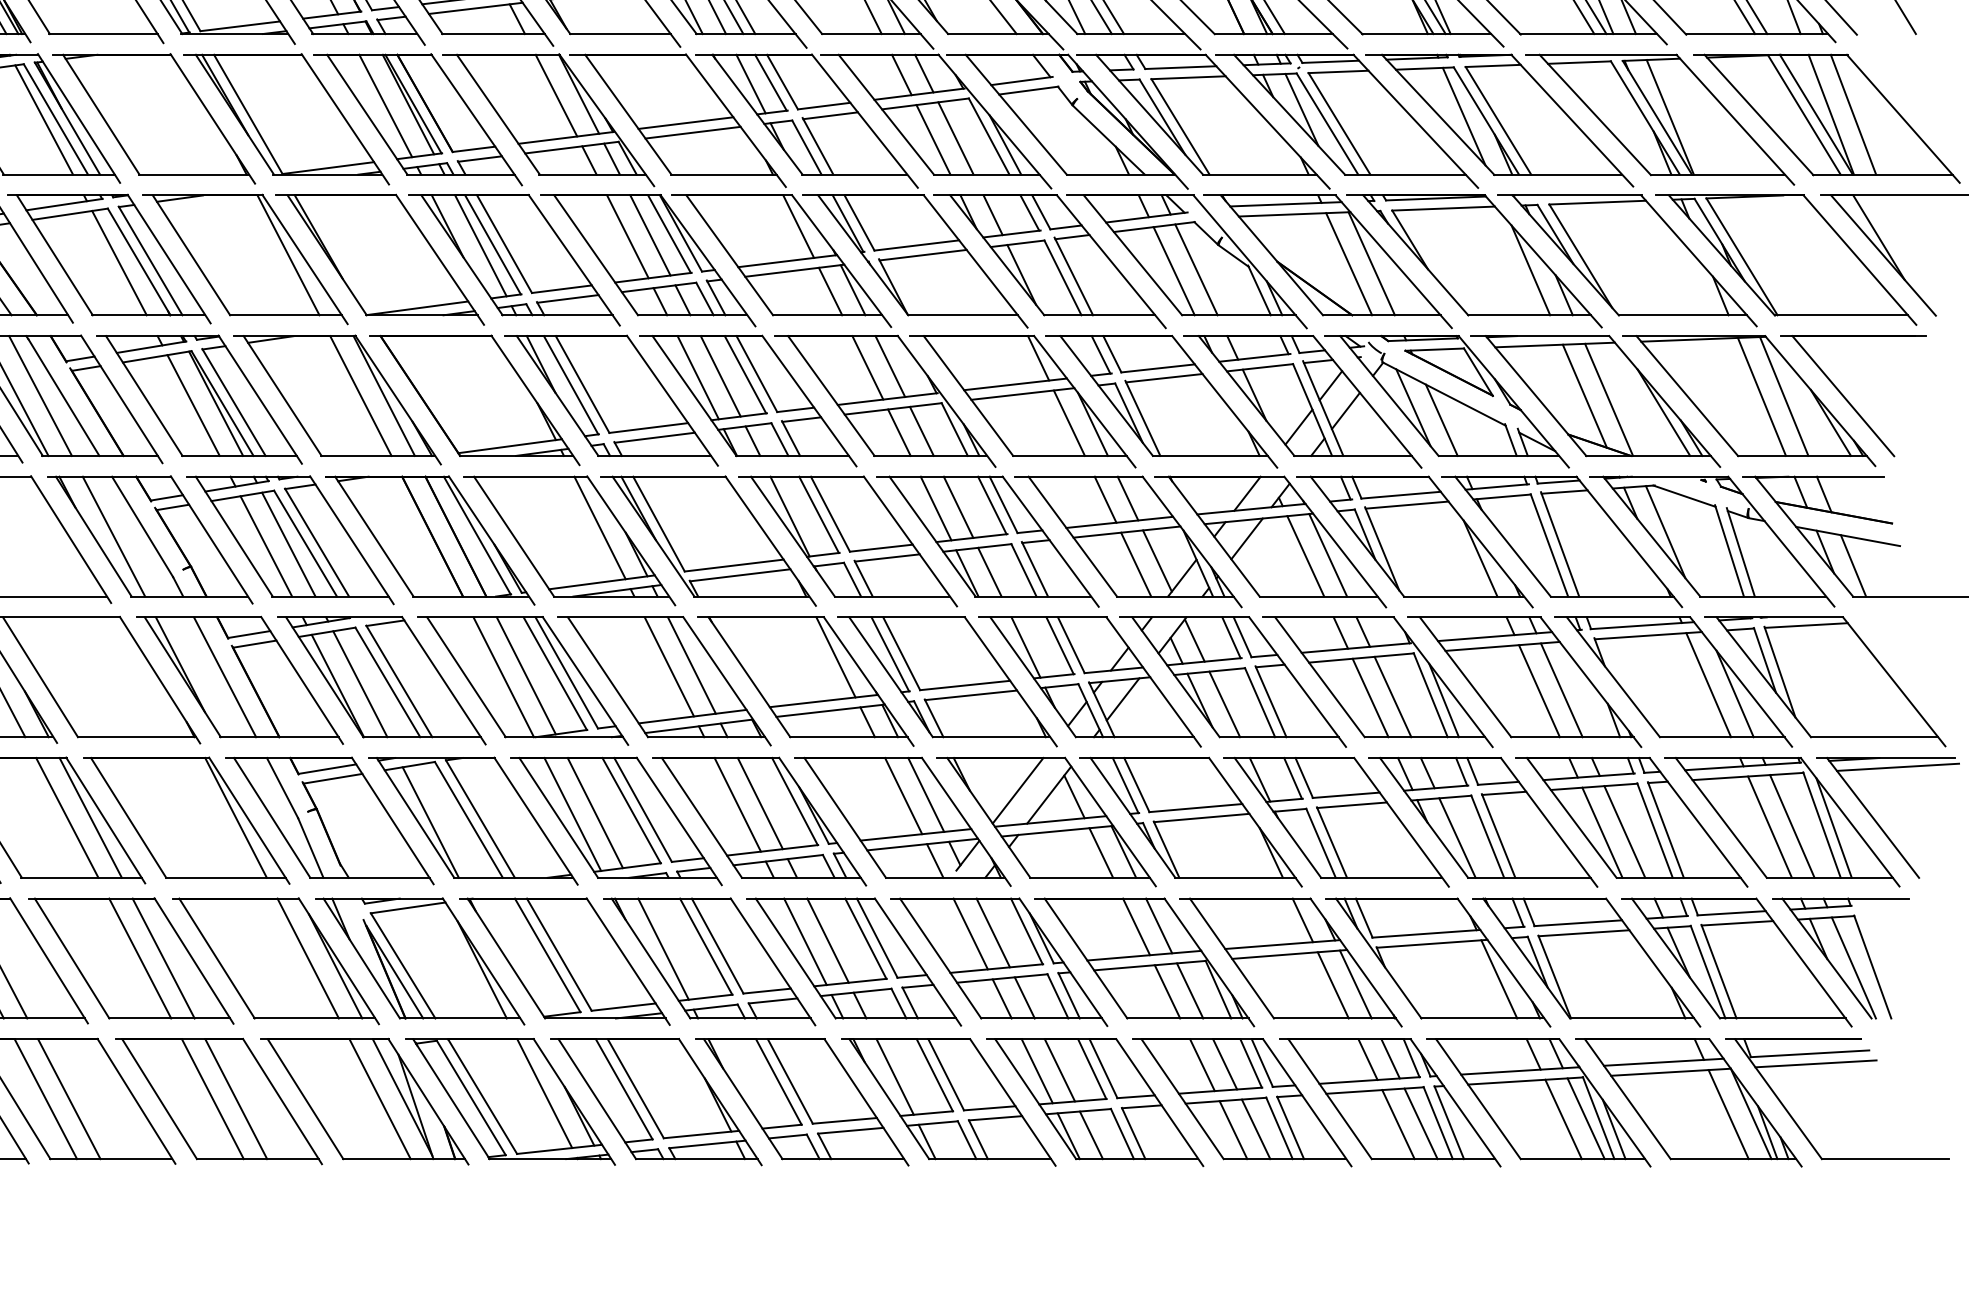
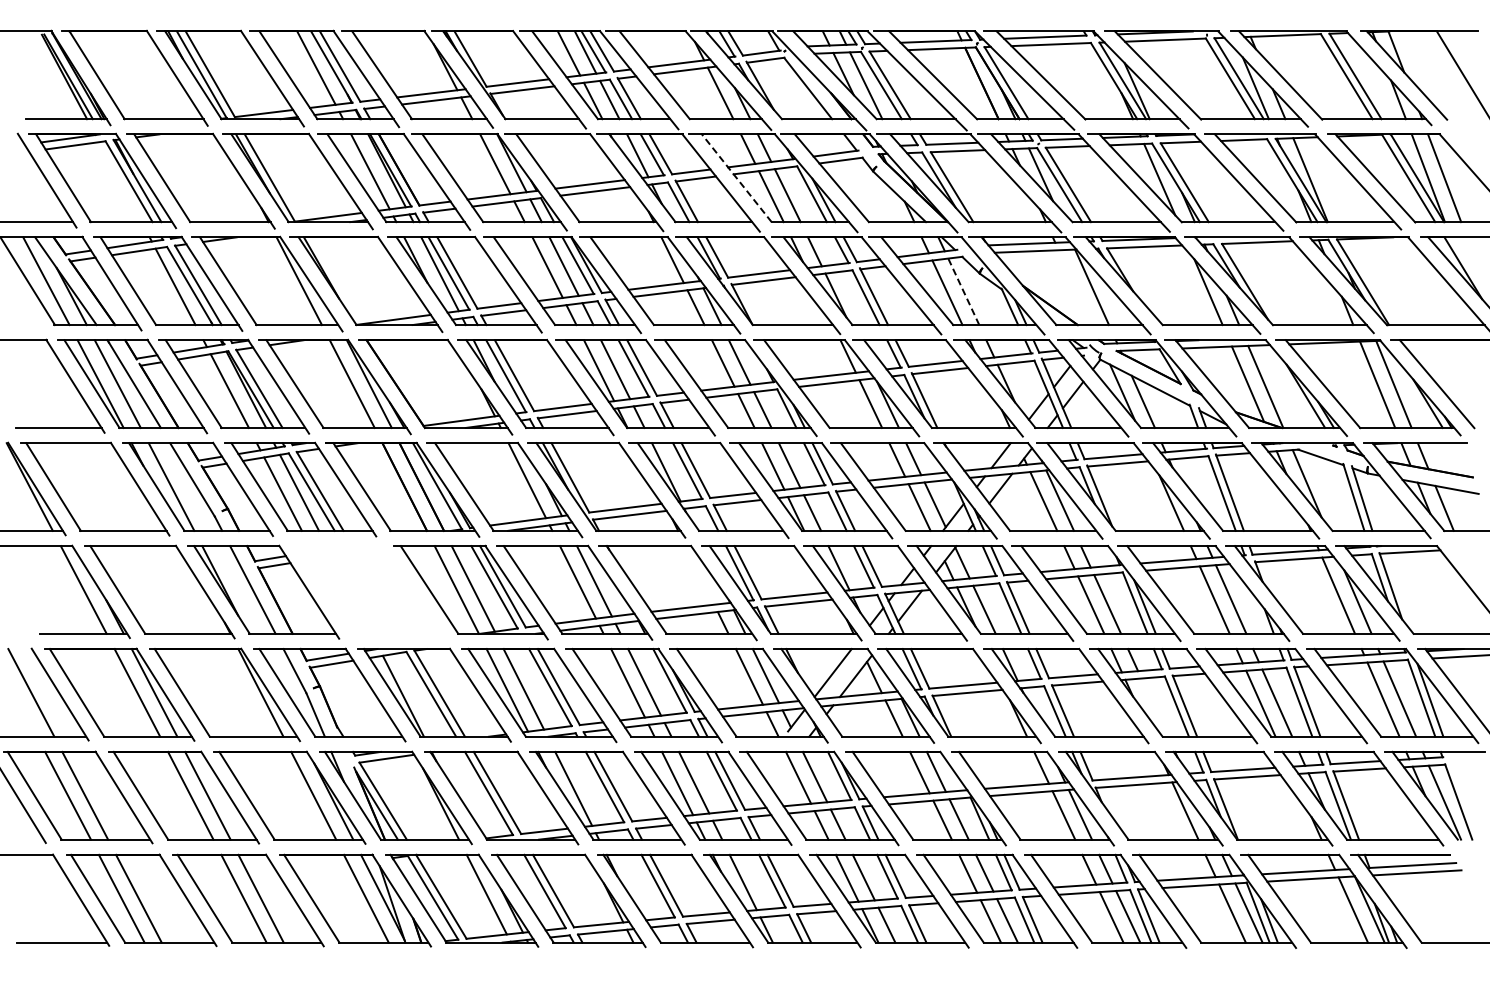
line: (885, 113) -> (736, 177), solid -> dashed
line: (44, 120) -> (120, 182), removed
line: (1349, 264) -> (1075, 287), removed
line: (1196, 269) -> (963, 291), solid -> dashed
line: (835, 657) -> (699, 575), removed
part: (381, 680) -> (367, 592), removed
line: (1457, 837) -> (1154, 707), removed

